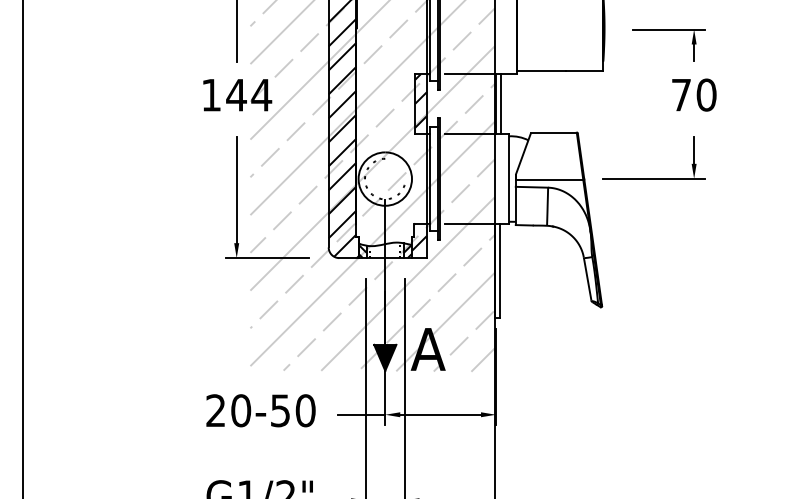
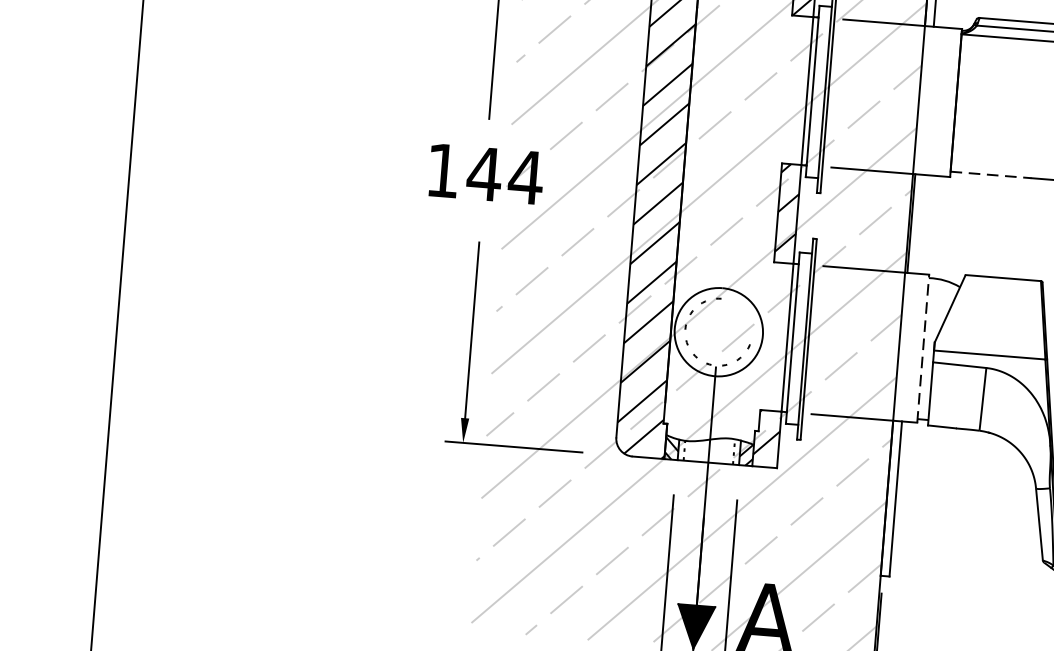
line: (541, 71) -> (990, 175), solid -> dashed
line: (501, 104) -> (920, 224), removed
line: (509, 179) -> (923, 349), solid -> dashed

